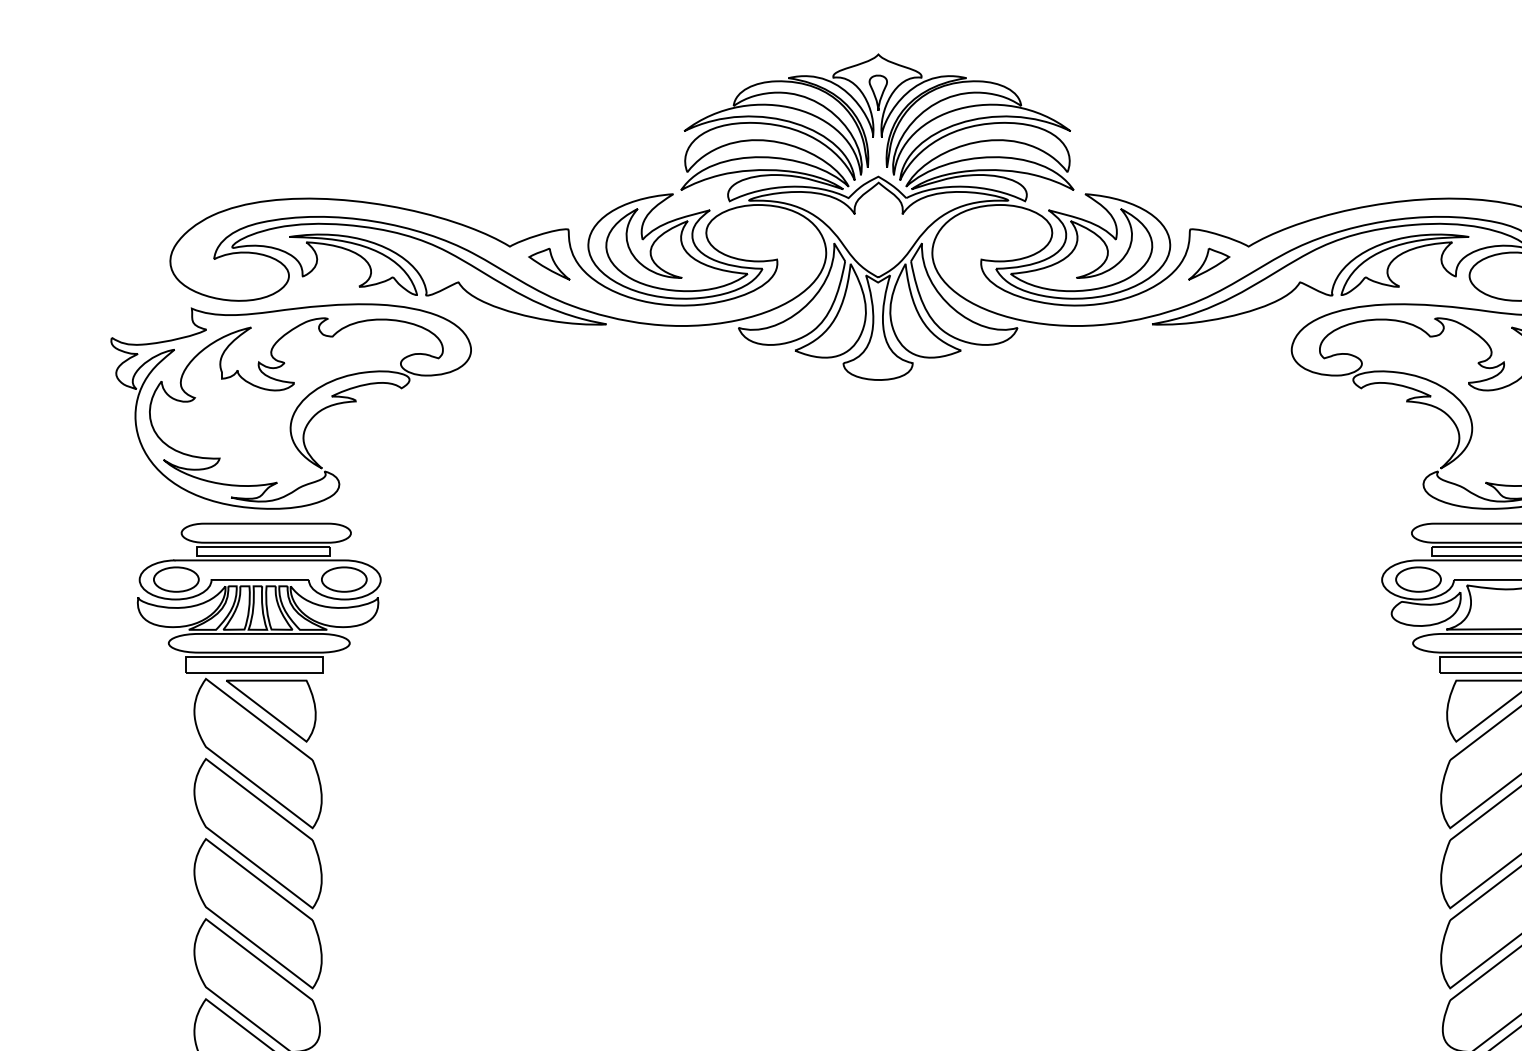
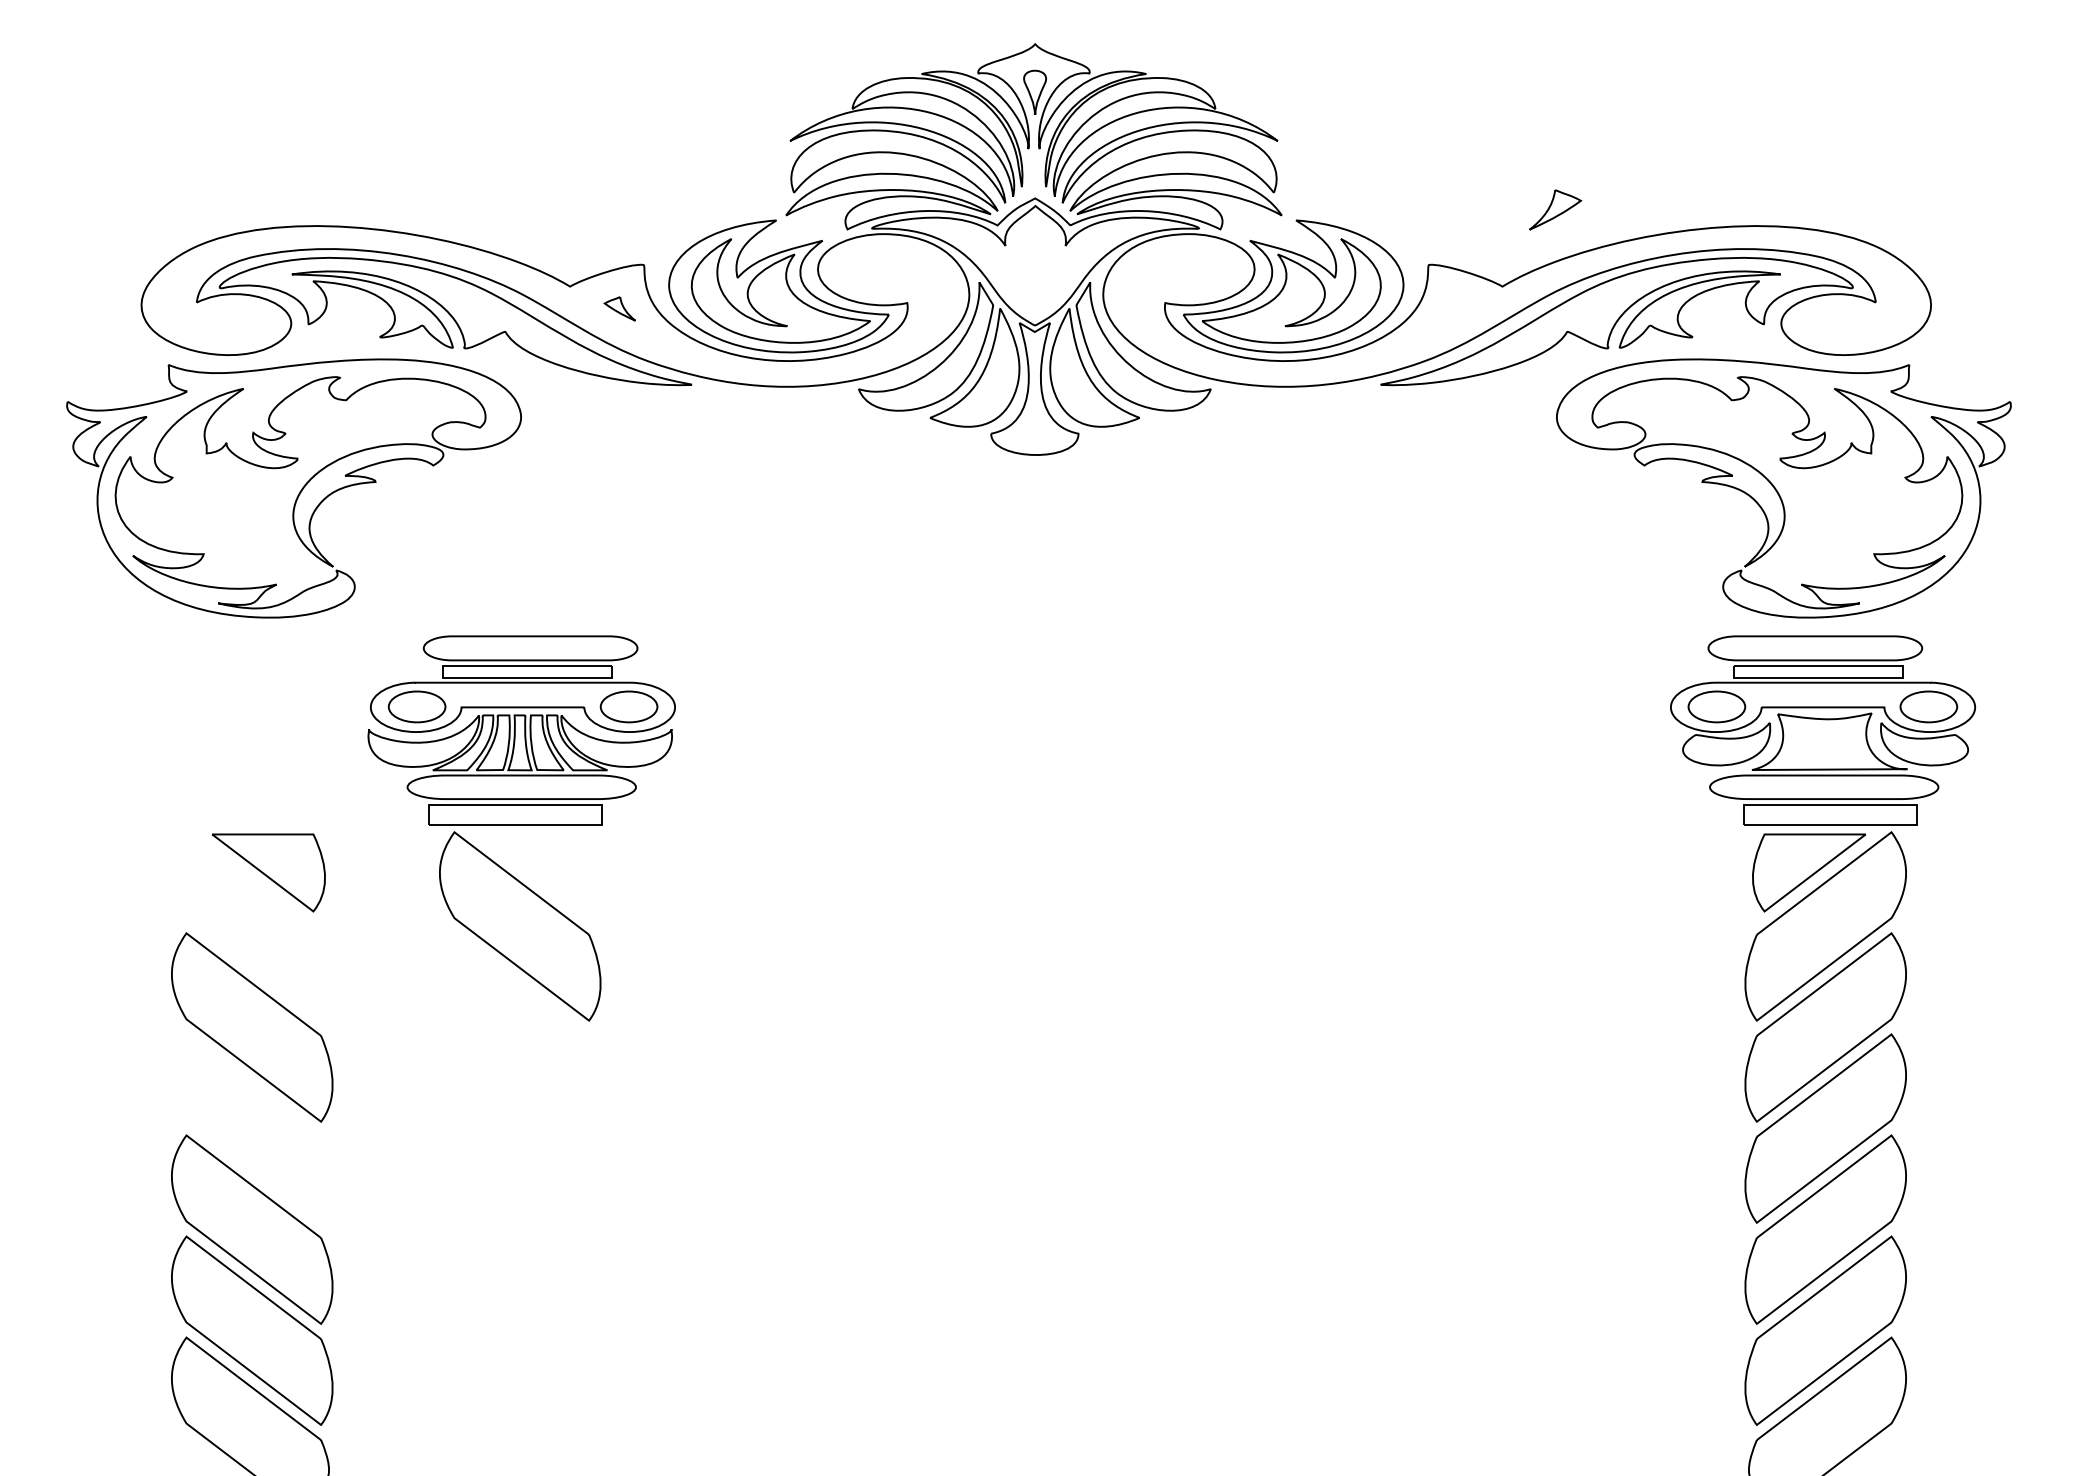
part: (549, 263) -> (619, 308), size x0.6
part: (1209, 263) -> (1555, 209), moved
part: (259, 675) -> (521, 828), moved
part: (258, 913) -> (252, 1128), removed

